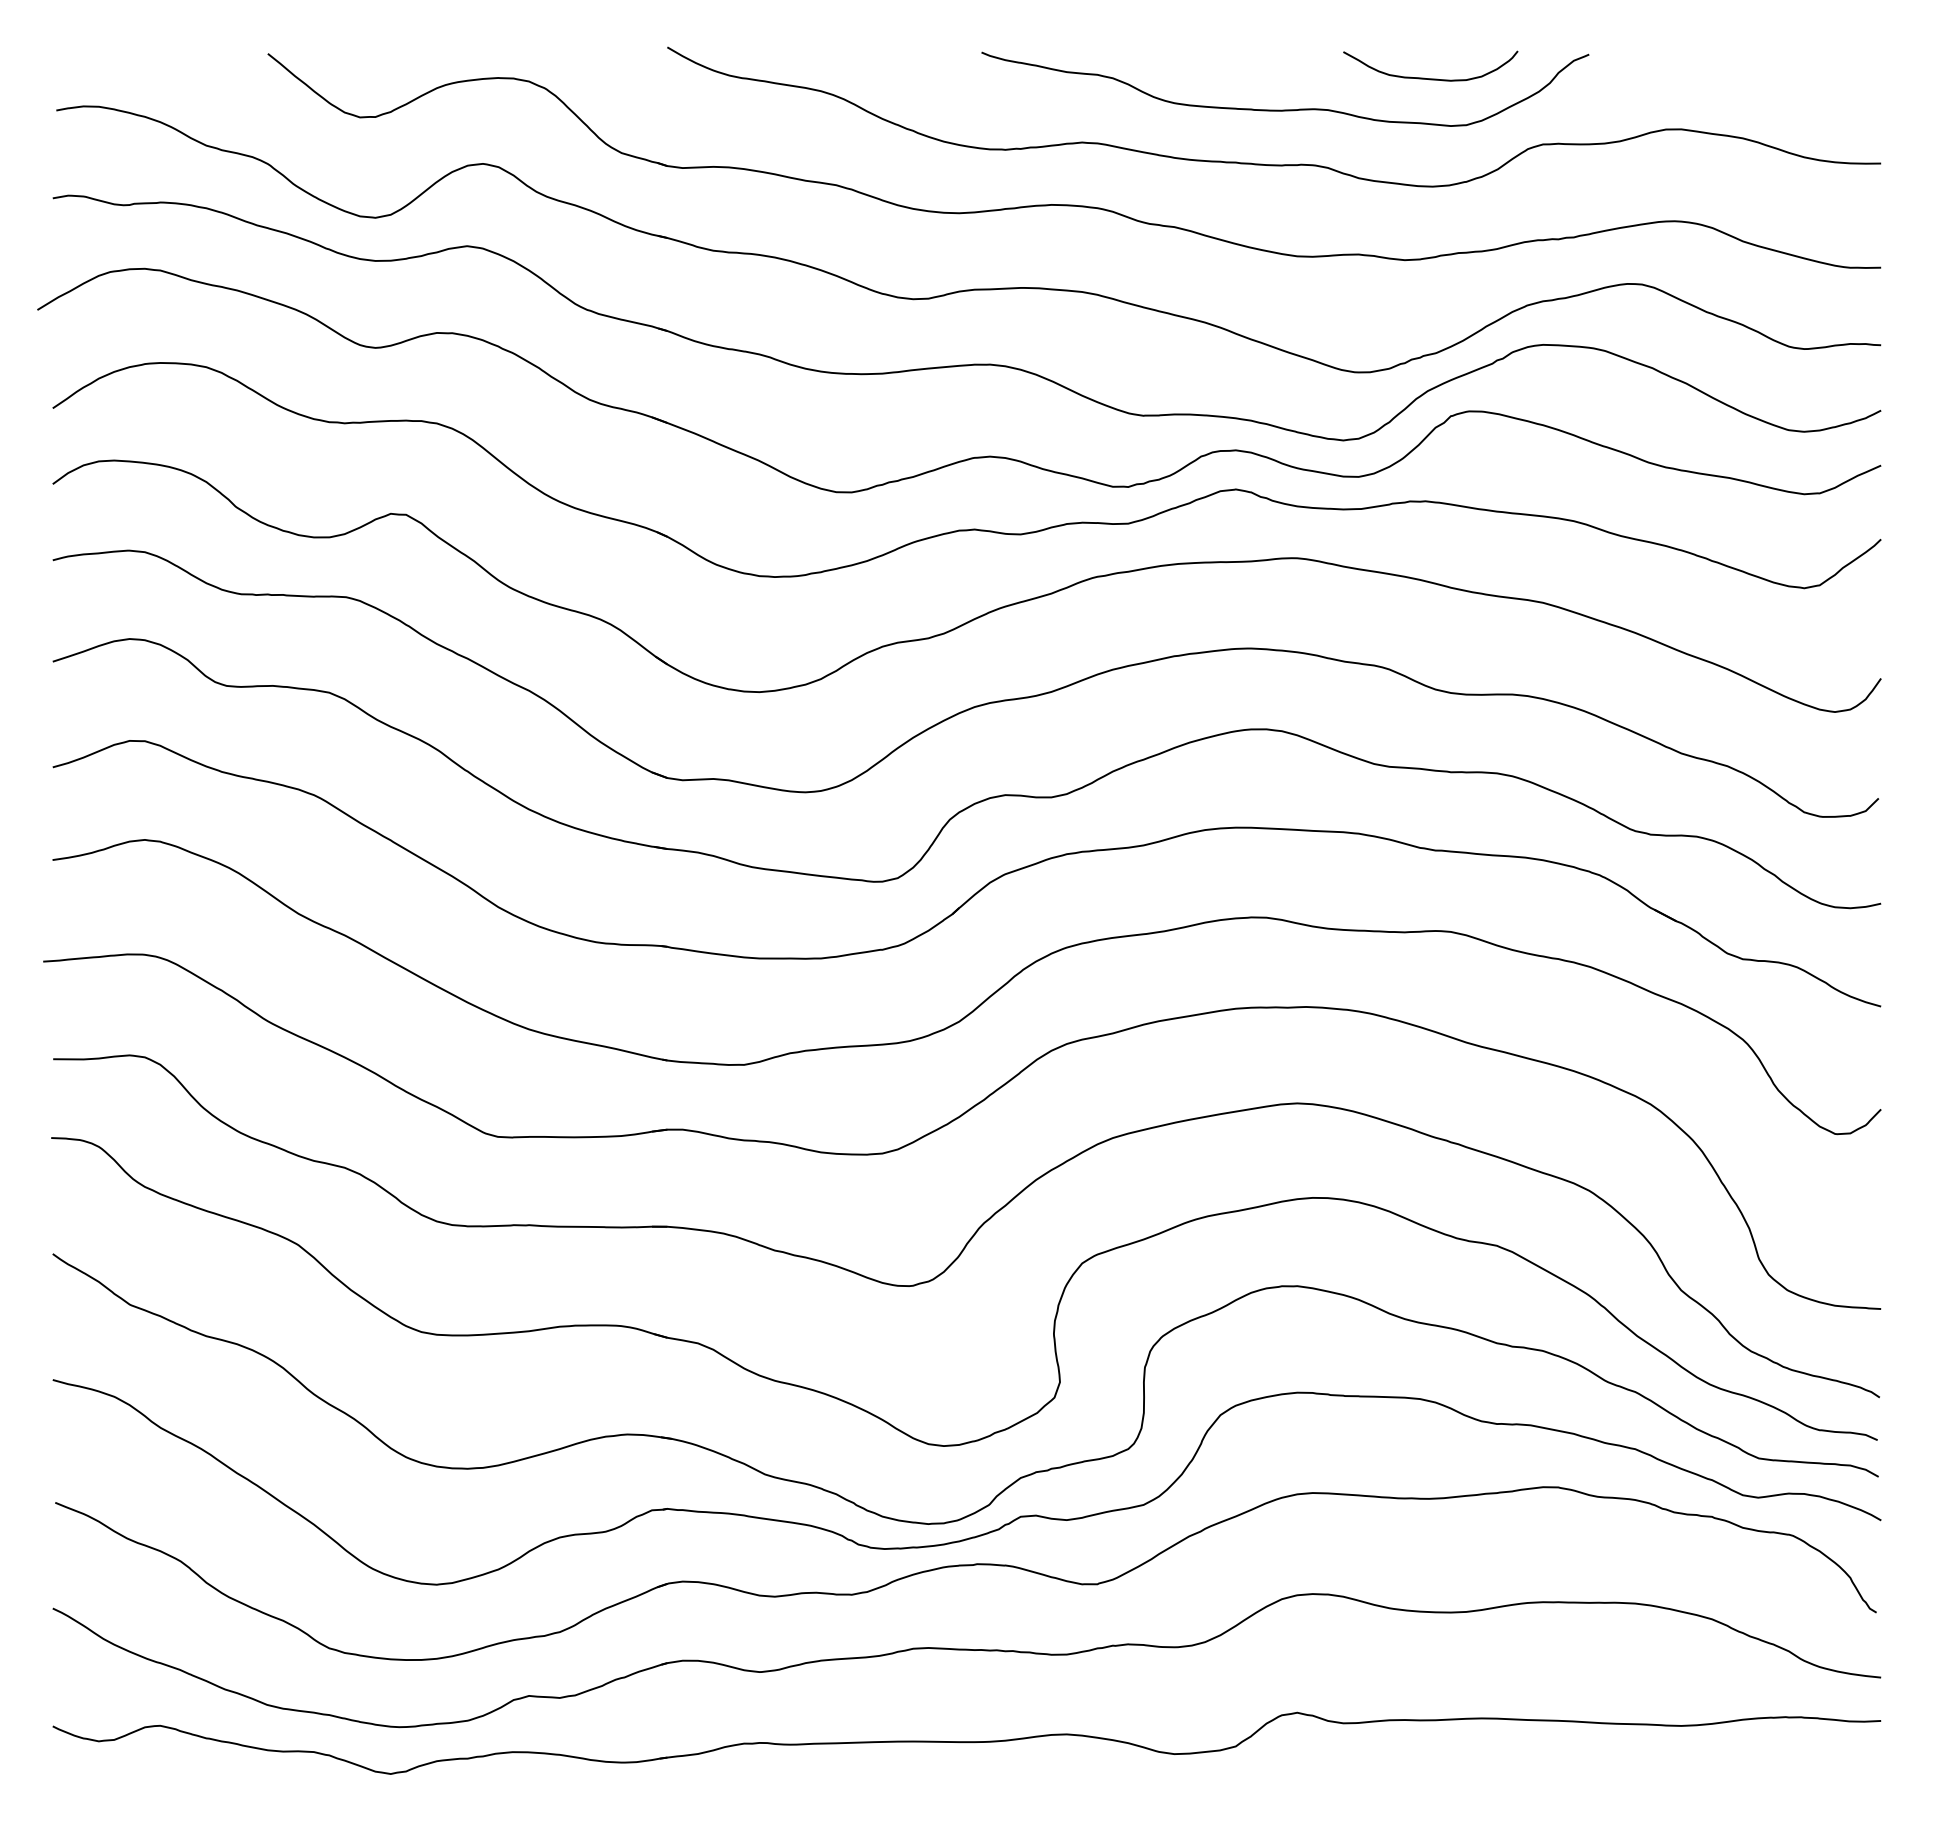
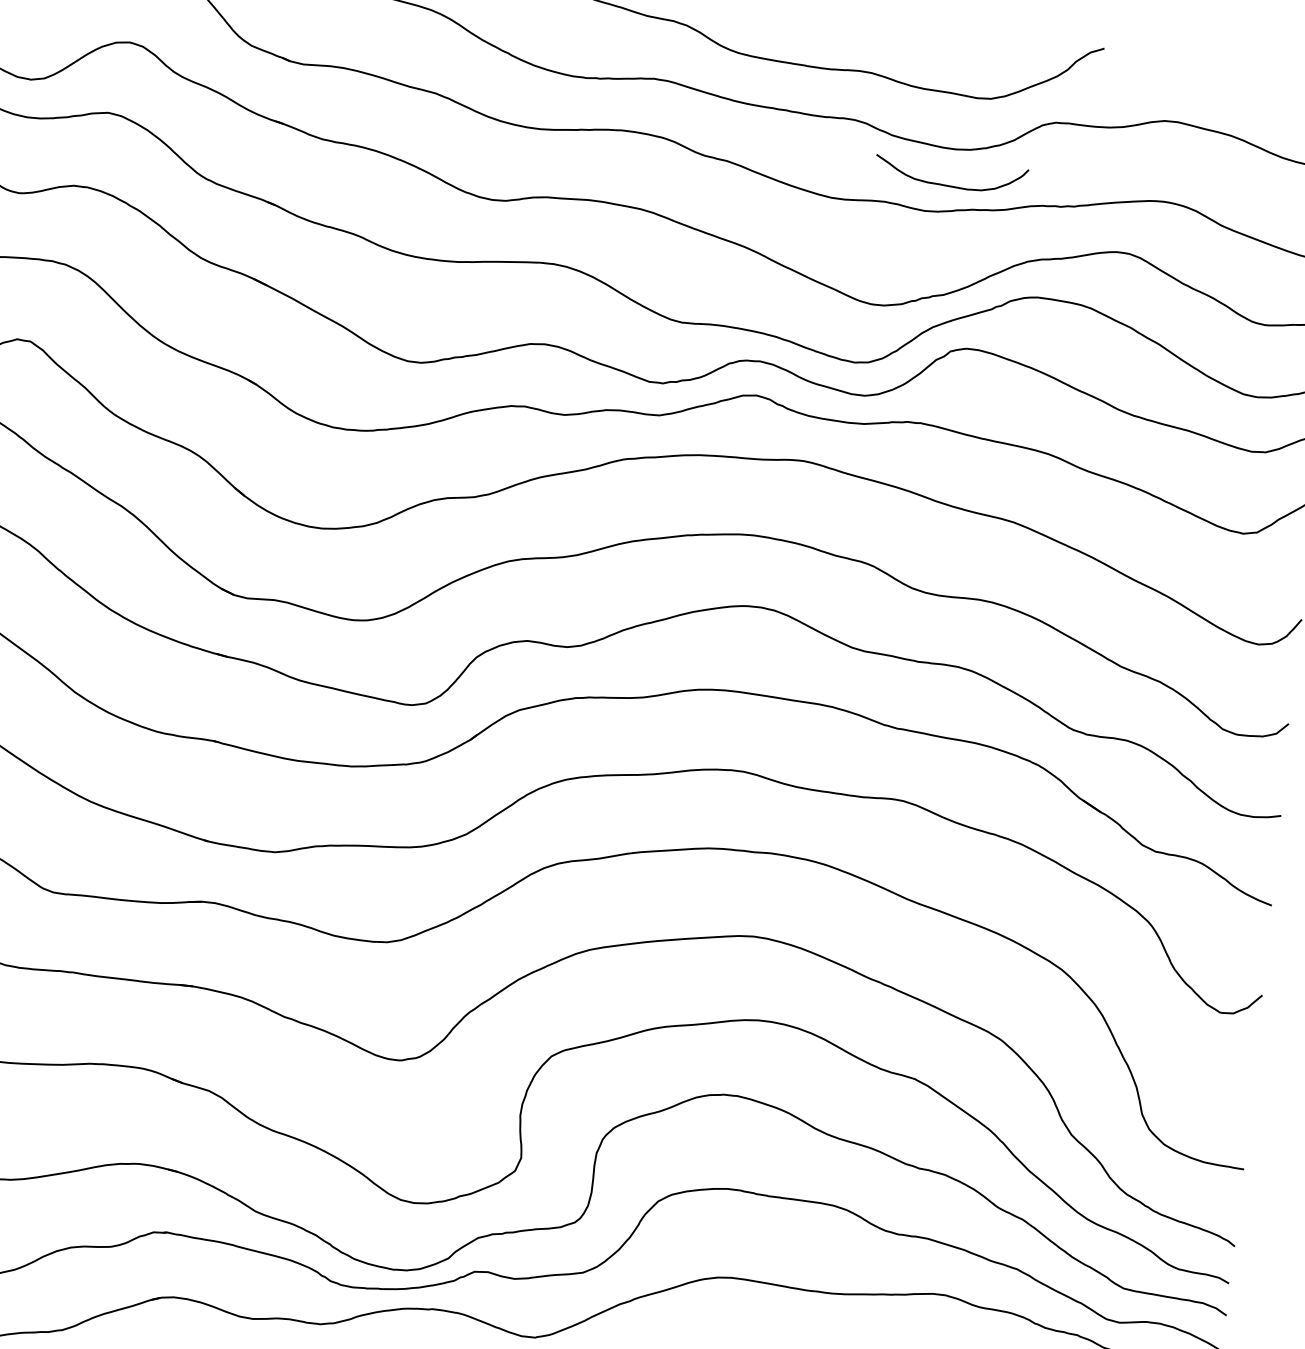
curve: (1430, 78) -> (950, 185), moved

